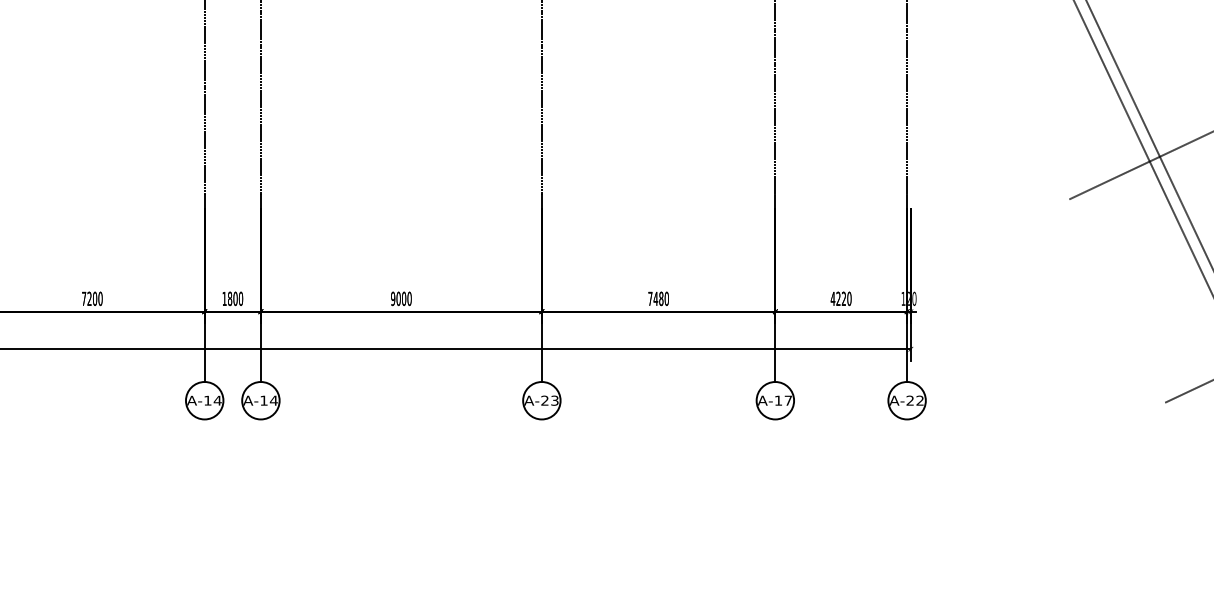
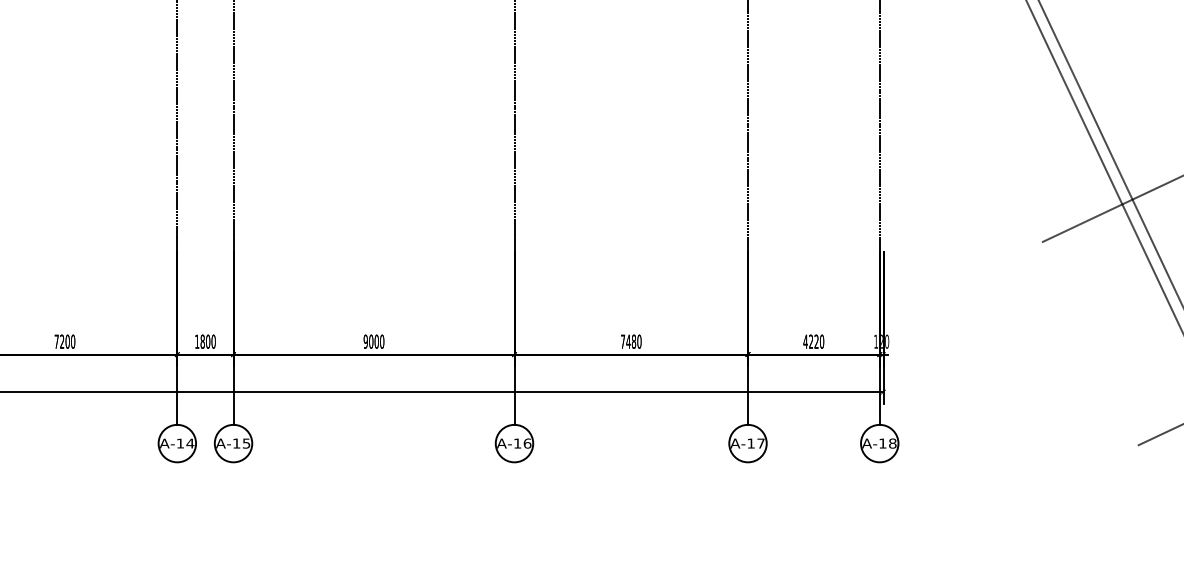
text: (273, 400) -> (246, 443), A-14 -> A-15
text: (549, 400) -> (522, 443), A-23 -> A-16
text: (914, 400) -> (887, 443), A-22 -> A-18

